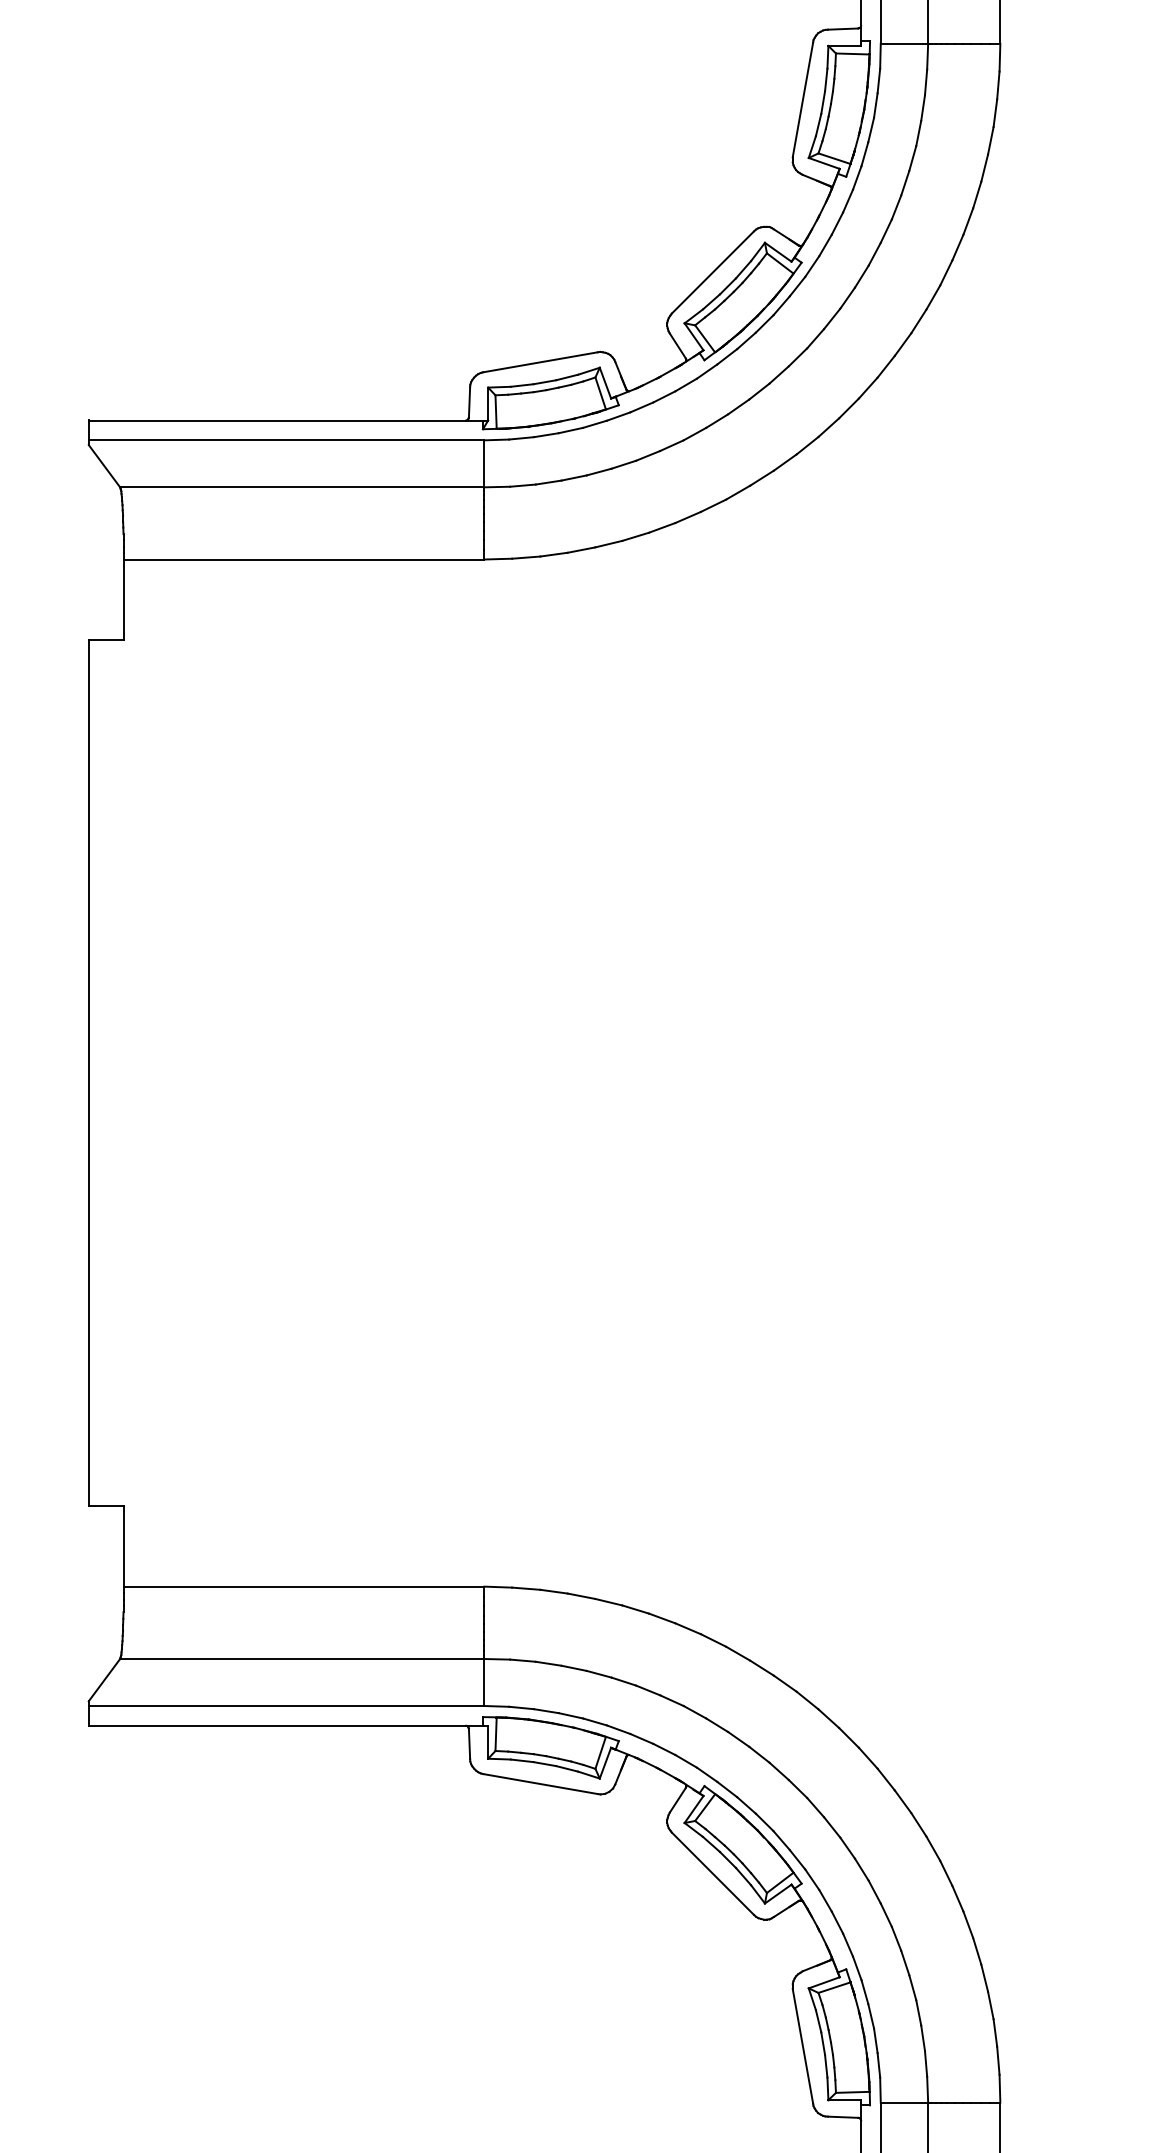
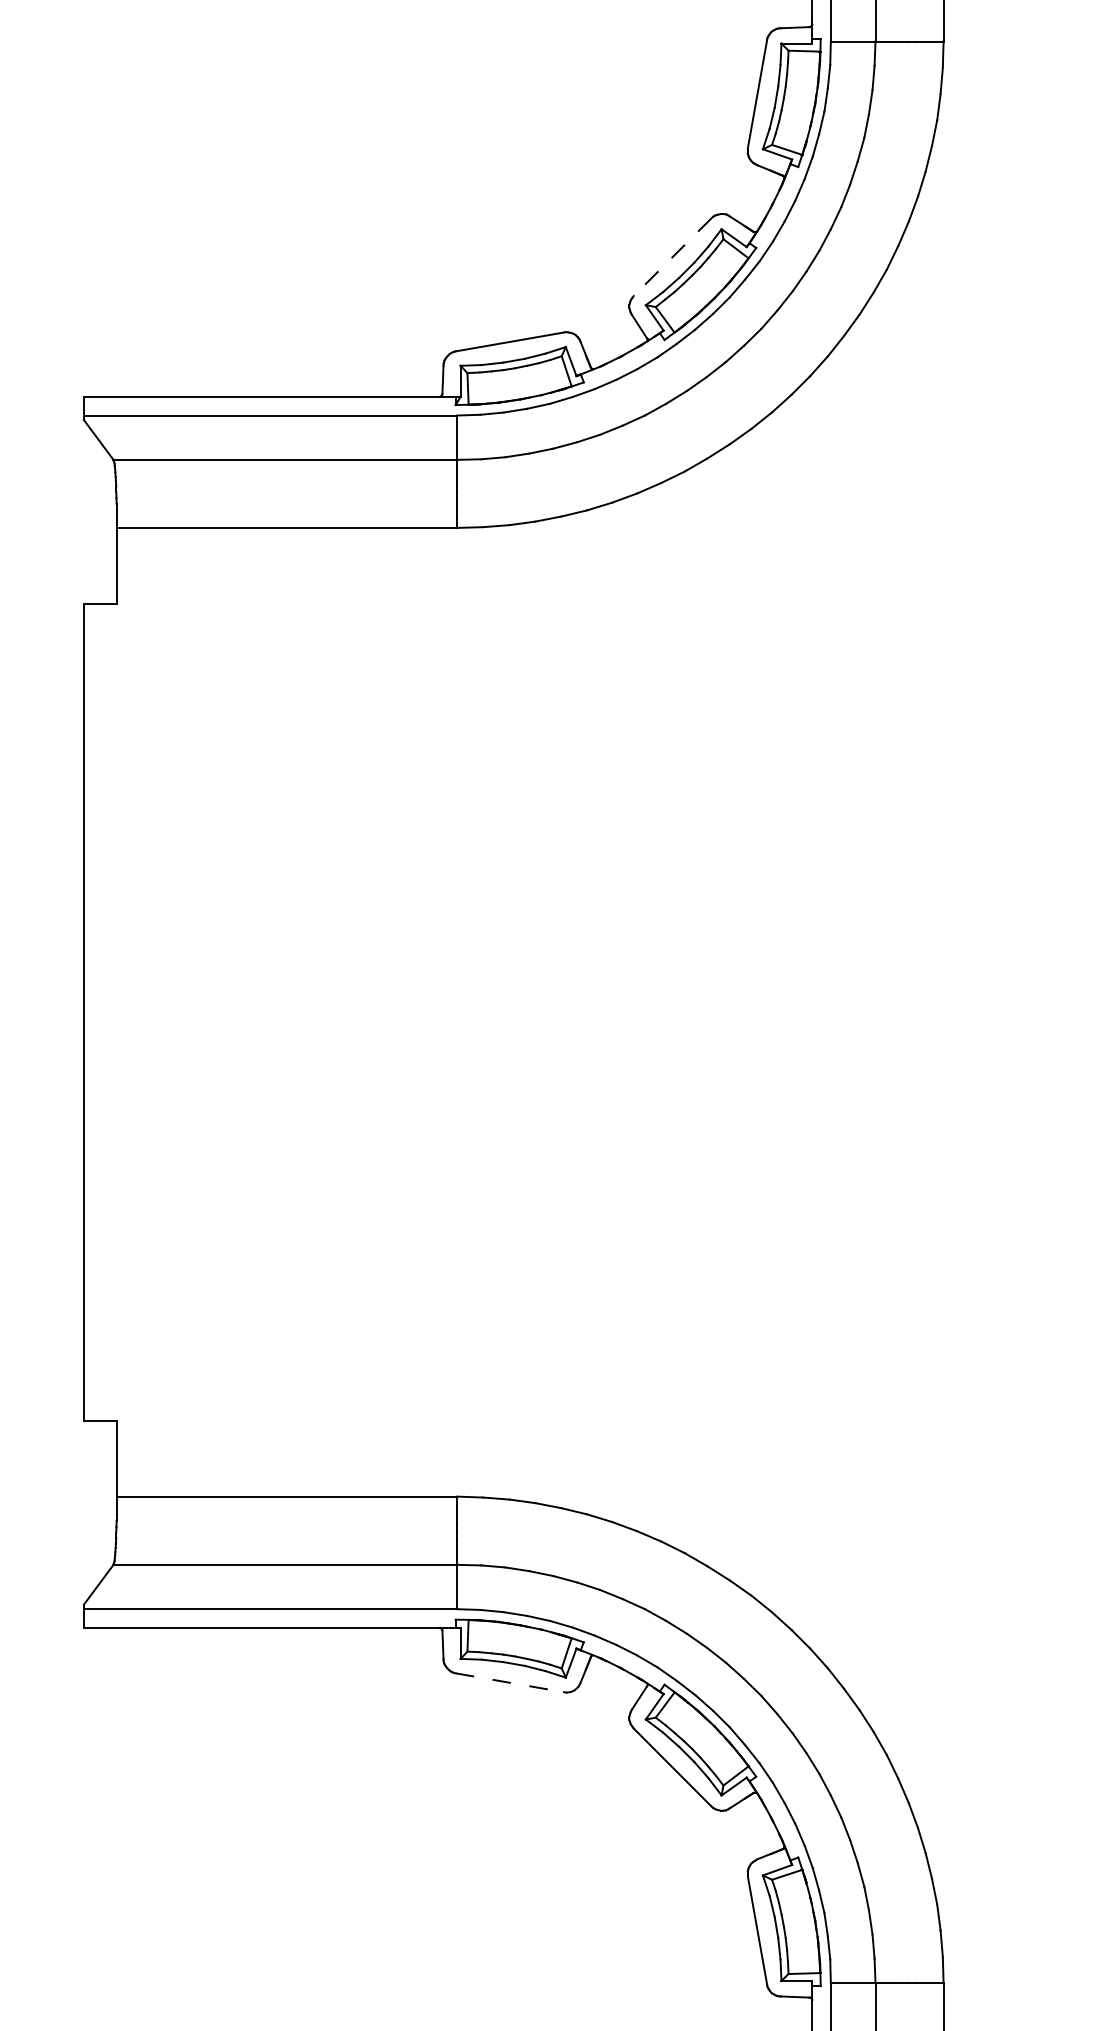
line: (712, 272) -> (672, 257), solid -> dashed
line: (540, 1784) -> (509, 1683), solid -> dashed

